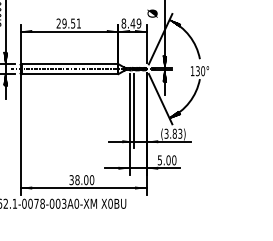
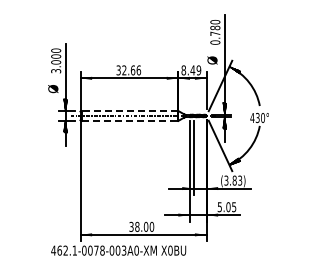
text: (68, 23) -> (128, 70), 29.51 -> 32.66
line: (69, 63) -> (129, 110), solid -> dashed
text: (192, 70) -> (252, 117), 130° -> 430°
line: (70, 73) -> (130, 120), solid -> dashed
text: (174, 160) -> (234, 207), 5.00 -> 5.05

